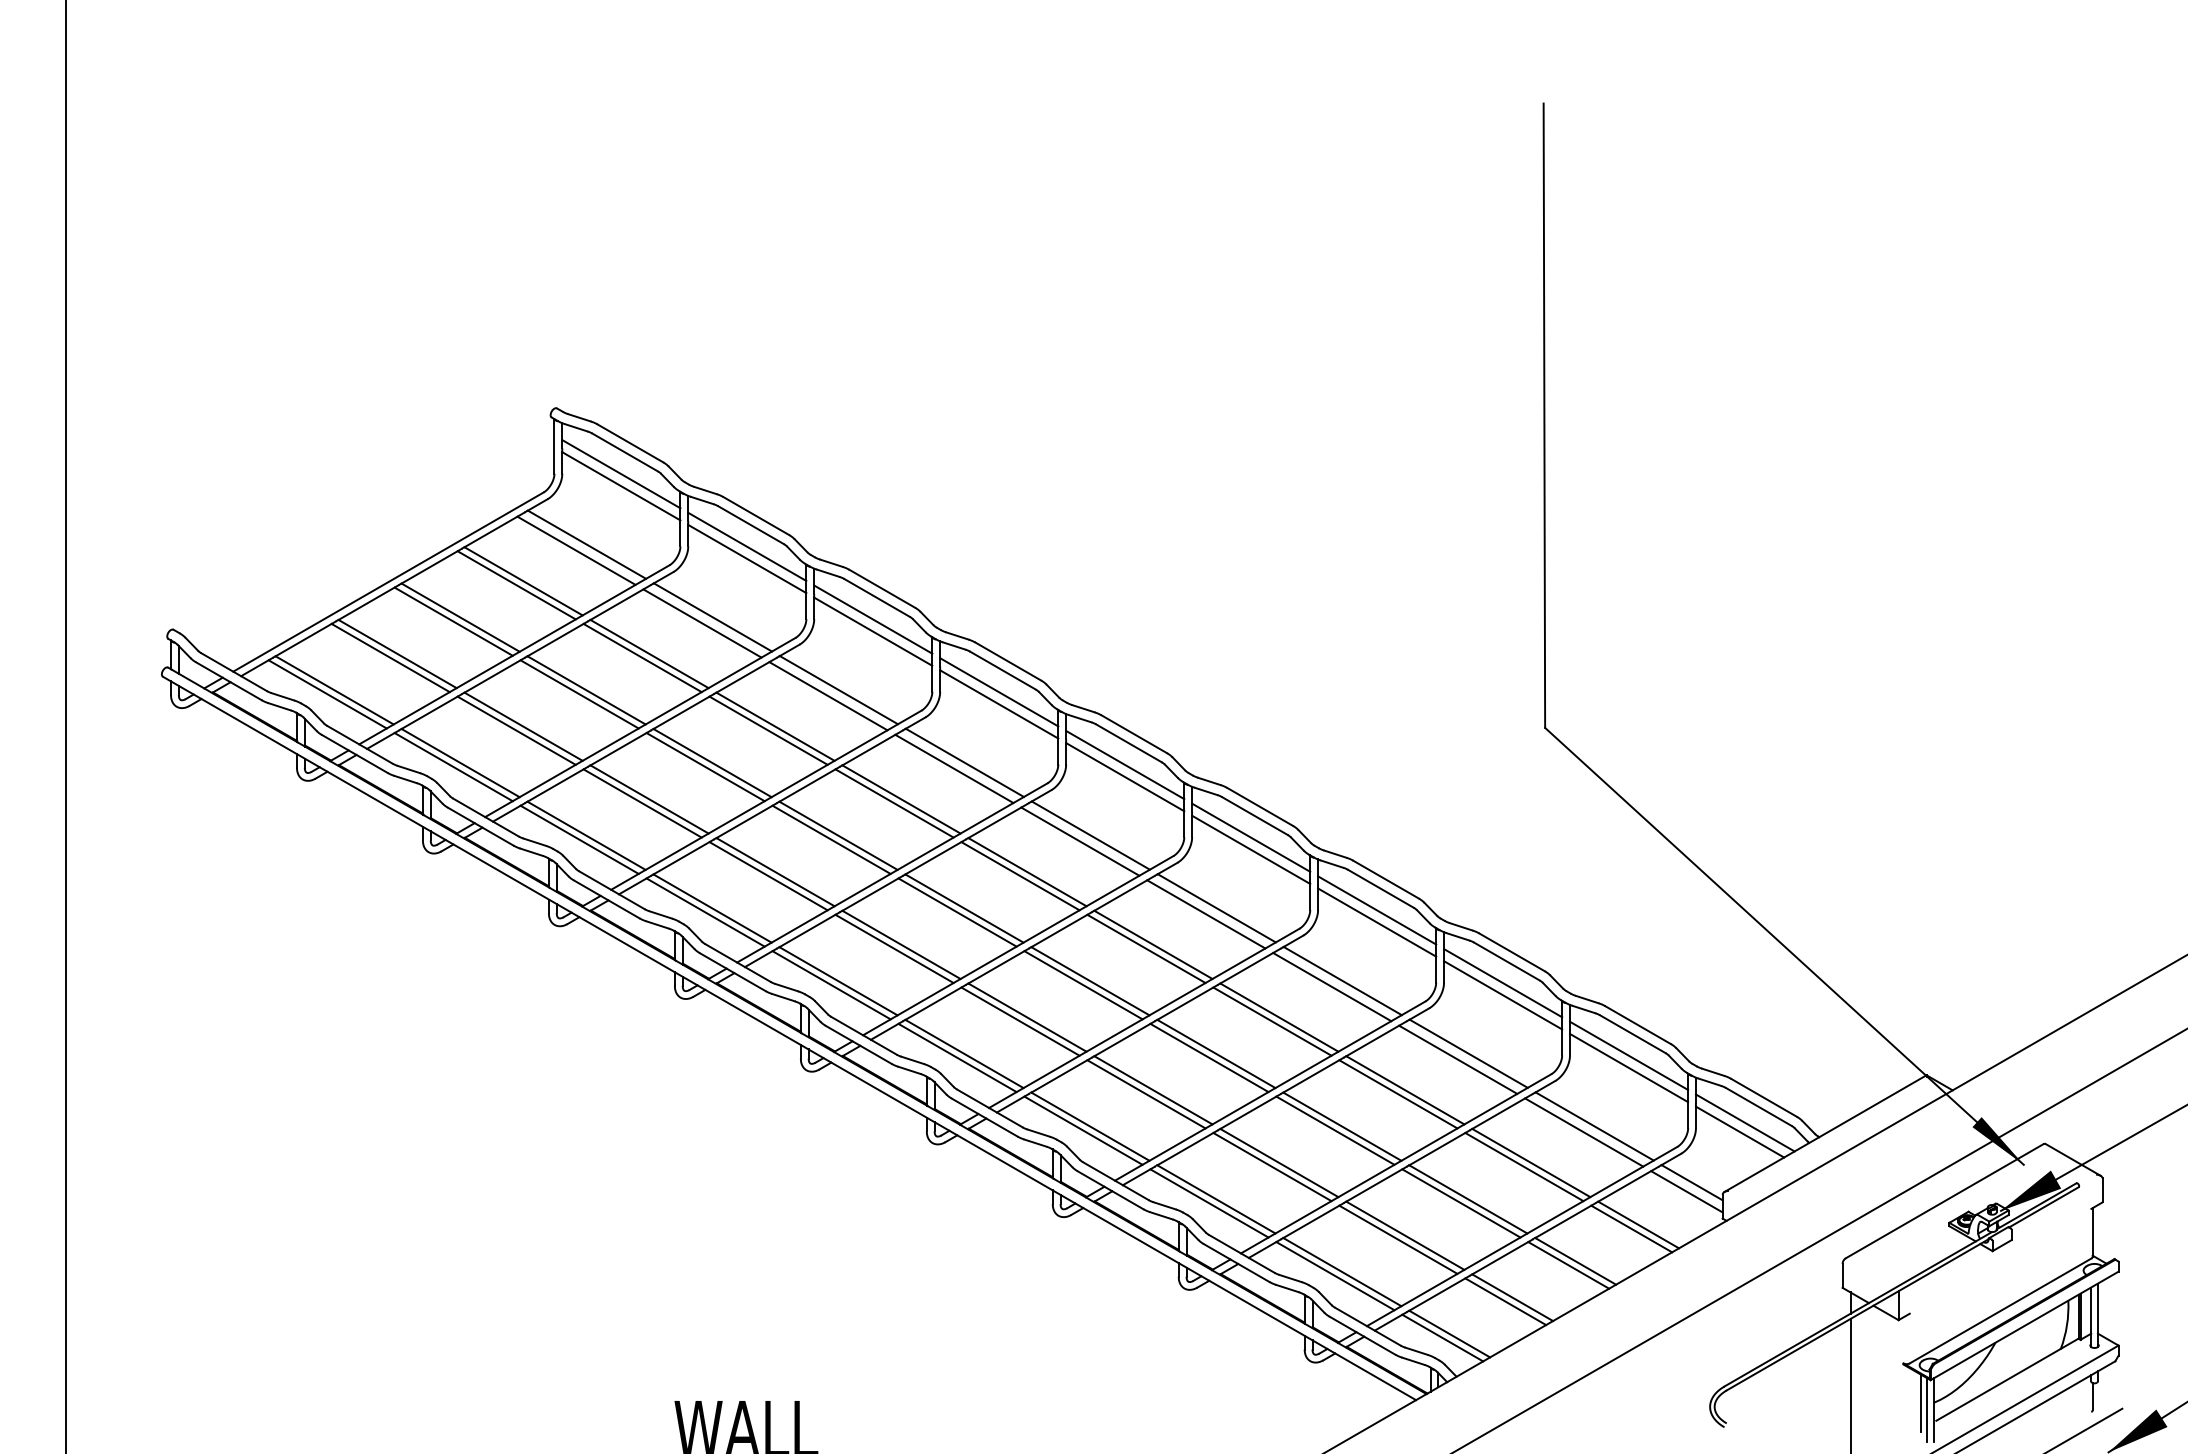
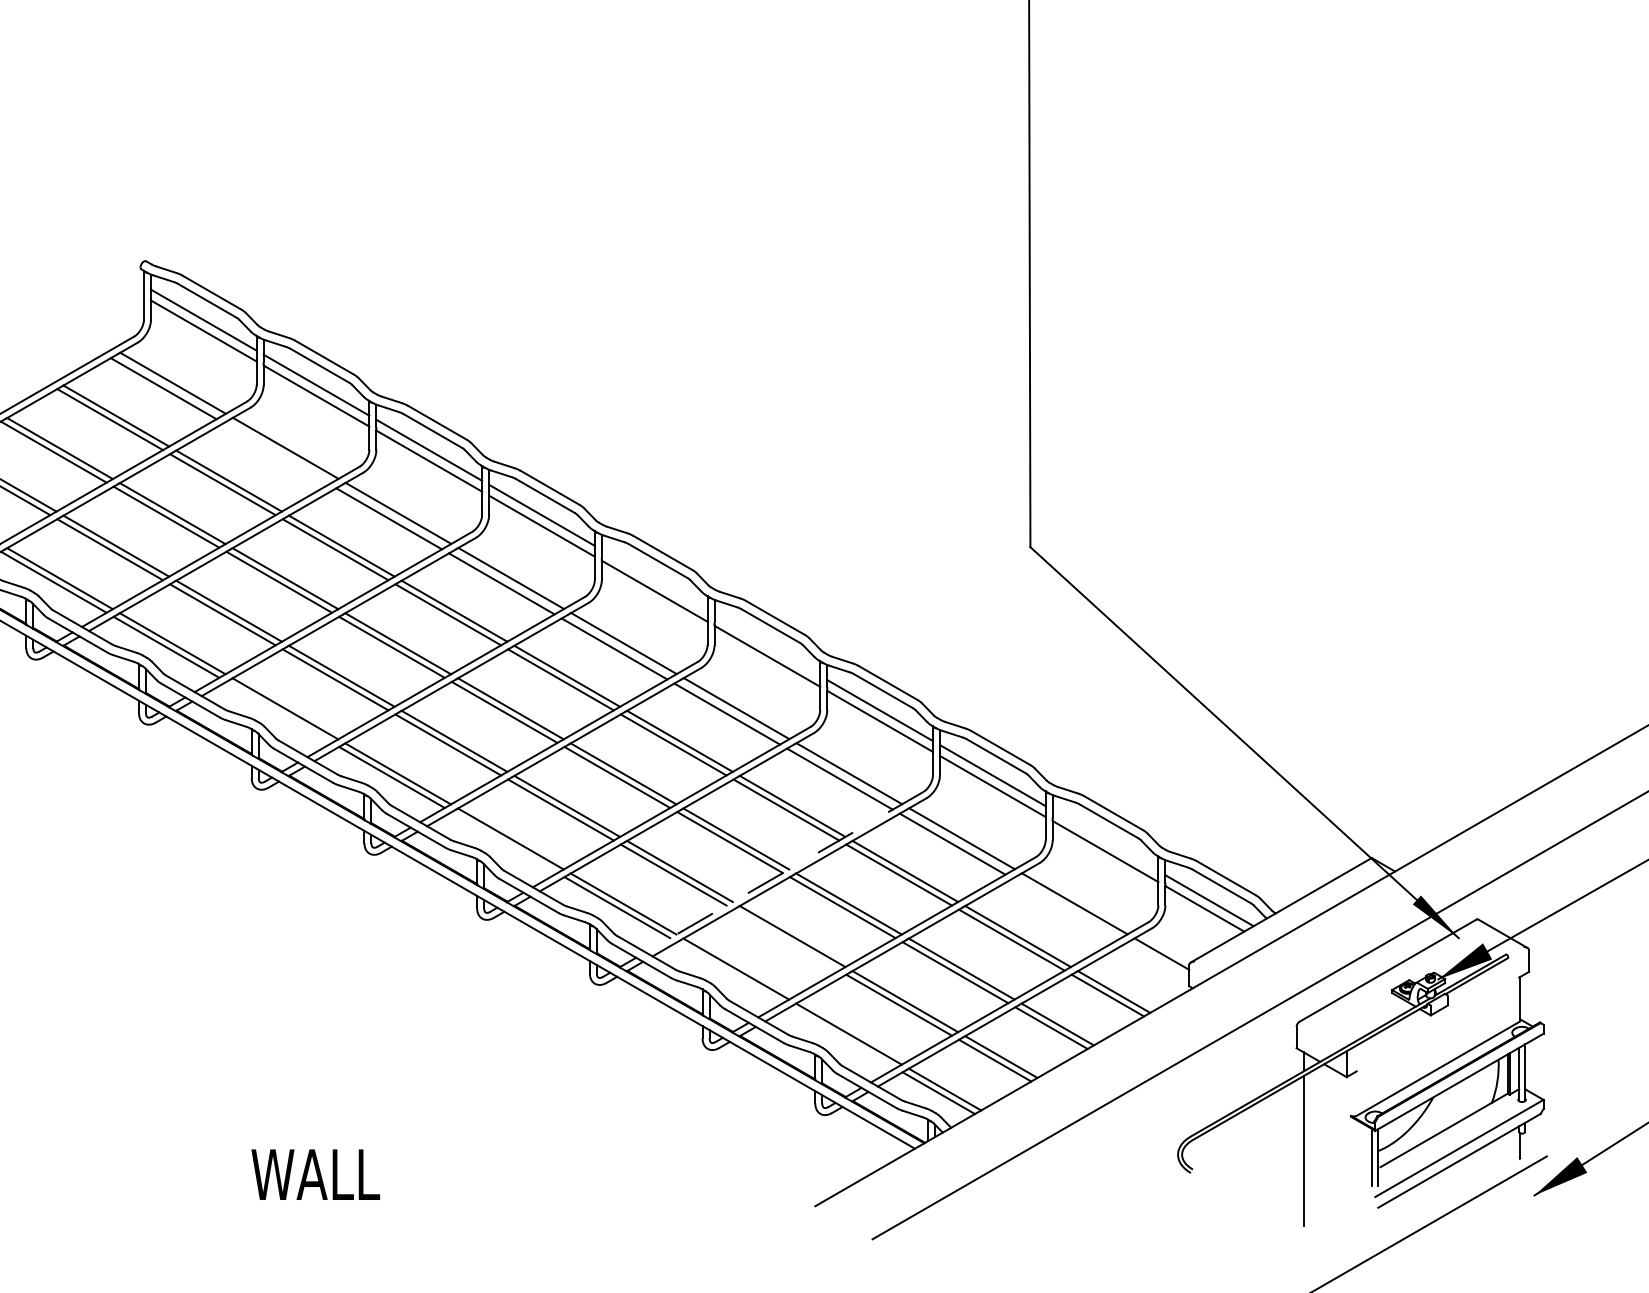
line: (702, 623) -> (276, 453), removed
line: (1125, 764) -> (654, 579), removed
line: (1251, 837) -> (767, 645), removed
line: (705, 912) -> (279, 712), removed
line: (1629, 1055) -> (1105, 840), removed
line: (957, 1057) -> (504, 842), removed
line: (1269, 1091) -> (783, 872), solid -> dashed
line: (1584, 1132) -> (1065, 909), removed
line: (1272, 1166) -> (786, 939), removed
line: (1686, 1191) -> (1156, 962), removed
line: (1209, 1203) -> (730, 972), removed
line: (1335, 1276) -> (842, 1038), removed
line: (1920, 1403) -> (1366, 1151), removed

